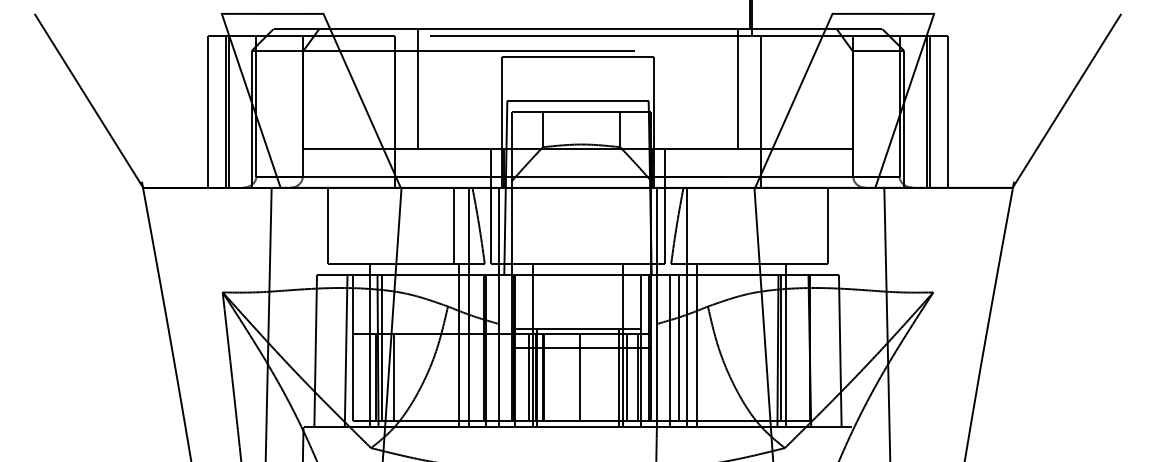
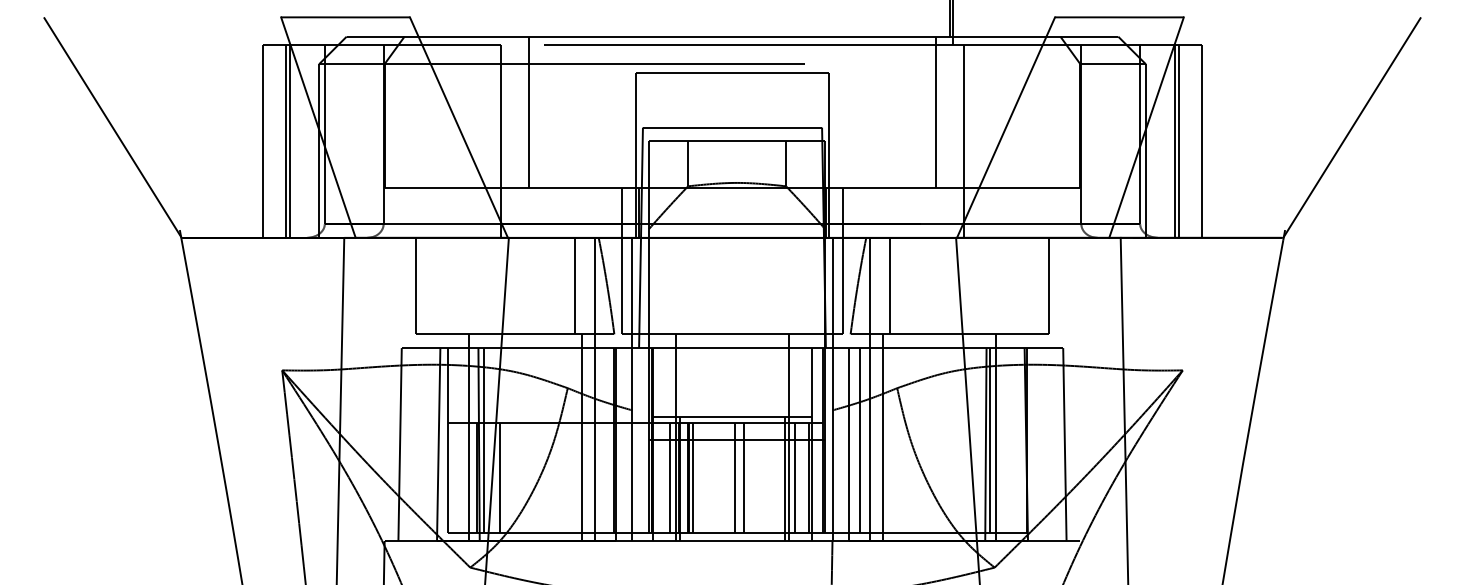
line: (701, 225) -> (889, 285), added
line: (546, 376) -> (692, 477), added
line: (587, 376) -> (744, 477), added

